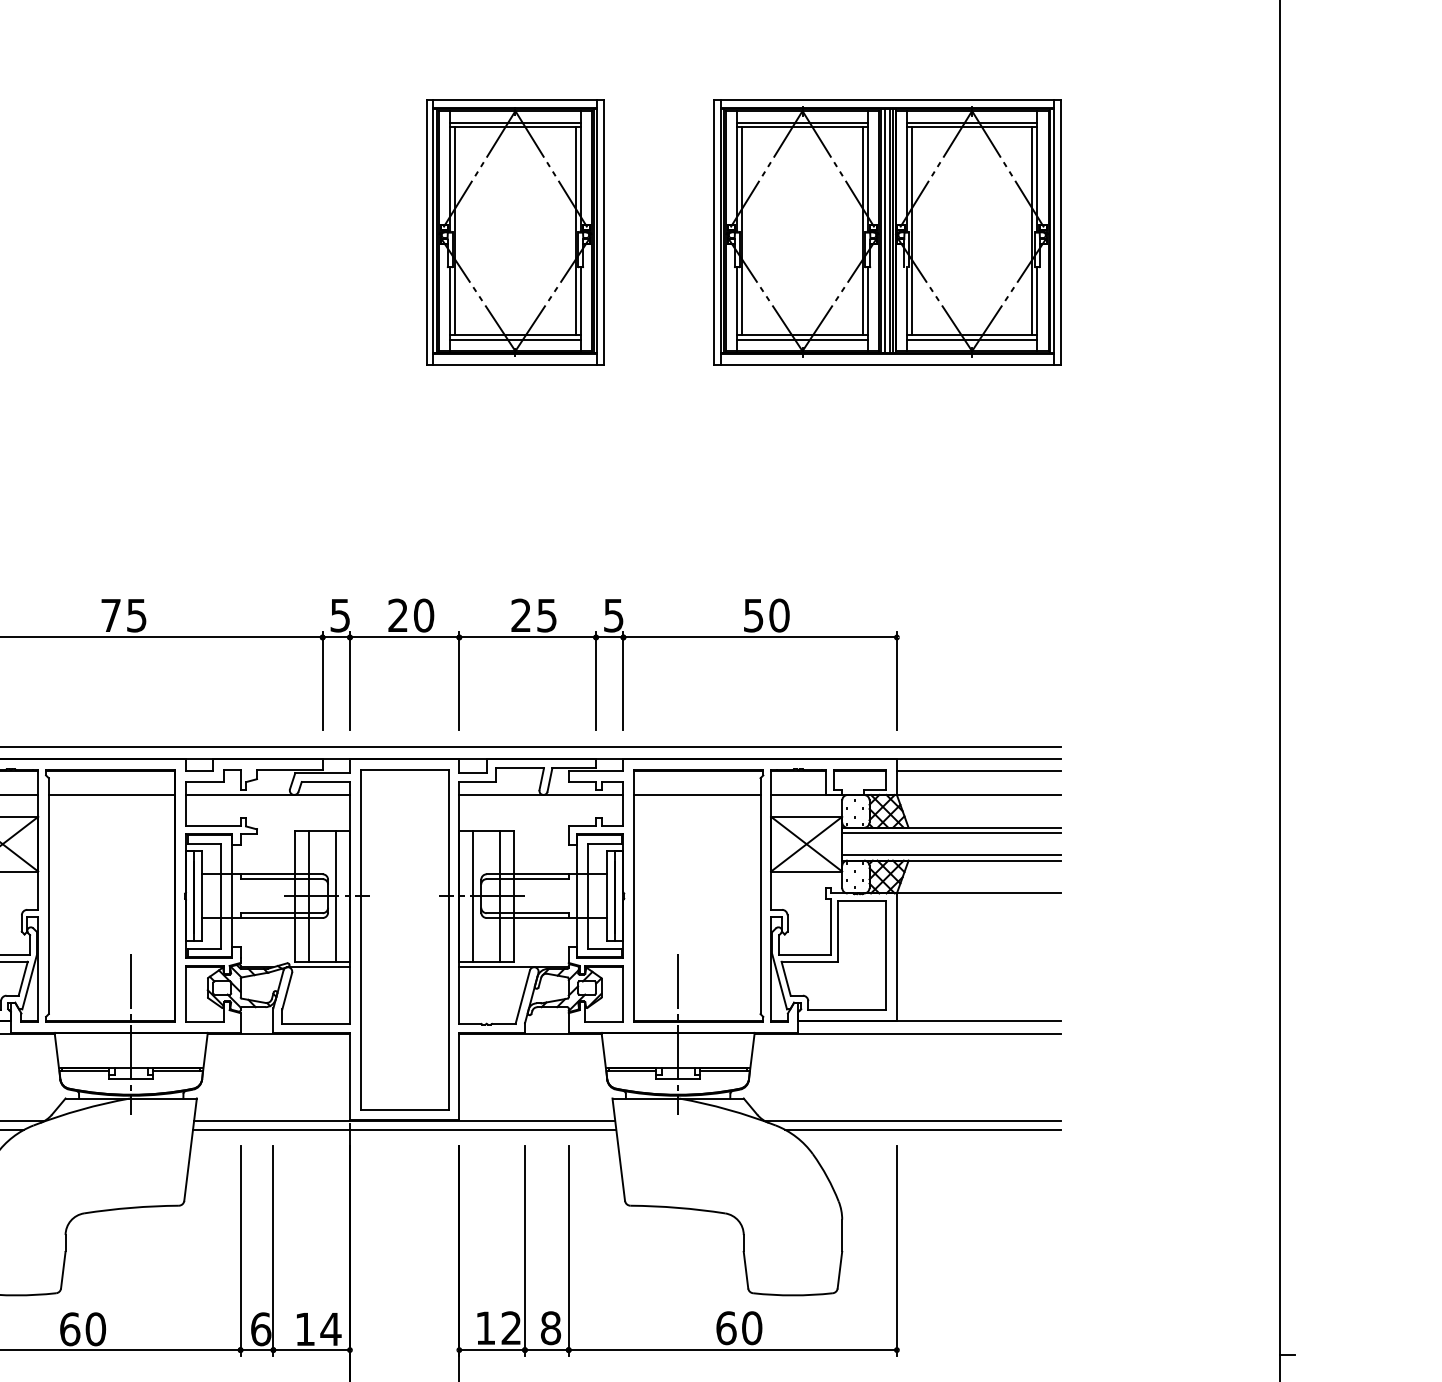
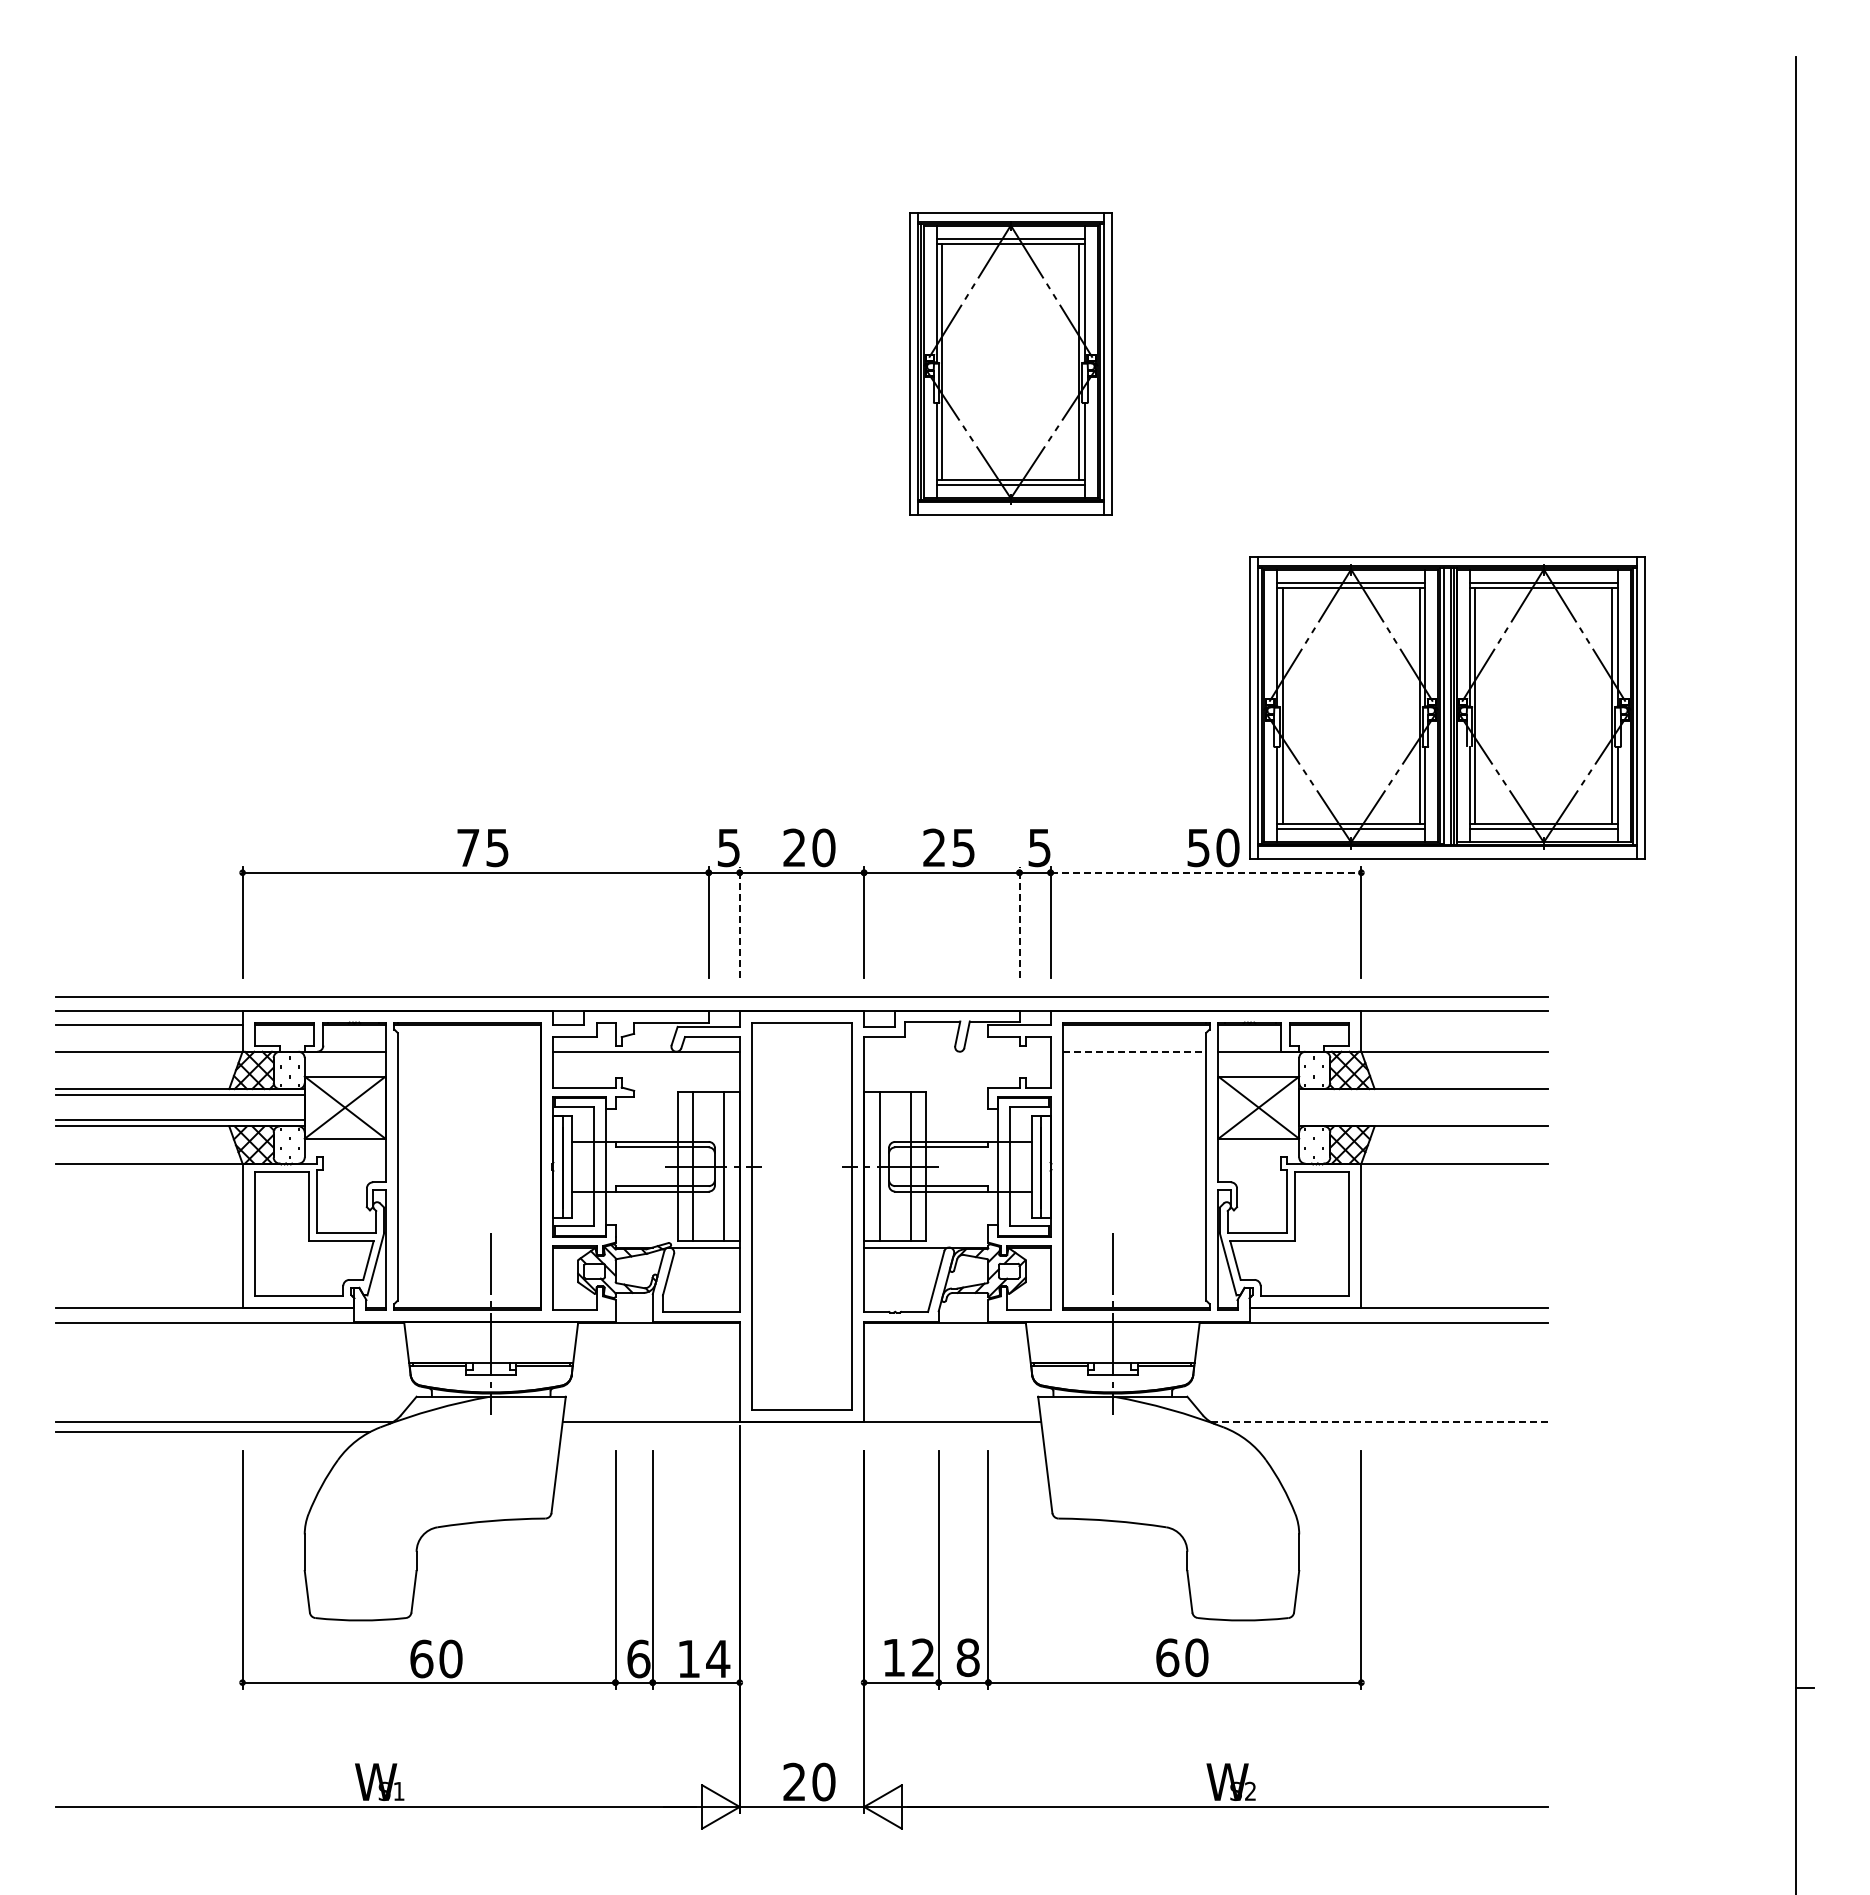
part: (515, 232) -> (1010, 363), moved
part: (887, 232) -> (1447, 707), moved
line: (760, 637) -> (1206, 872), solid -> dashed
line: (349, 681) -> (739, 922), solid -> dashed
line: (596, 681) -> (1019, 922), solid -> dashed
line: (978, 771) -> (1454, 1025), removed
line: (112, 794) -> (469, 1051), removed
line: (541, 794) -> (957, 1051), removed
line: (697, 794) -> (1134, 1051), solid -> dashed
line: (951, 833) -> (1423, 1095), removed
line: (951, 855) -> (1423, 1120), removed
line: (912, 1121) -> (1379, 1422), solid -> dashed
line: (404, 1129) -> (801, 1432), removed
line: (922, 1129) -> (1390, 1432), removed

